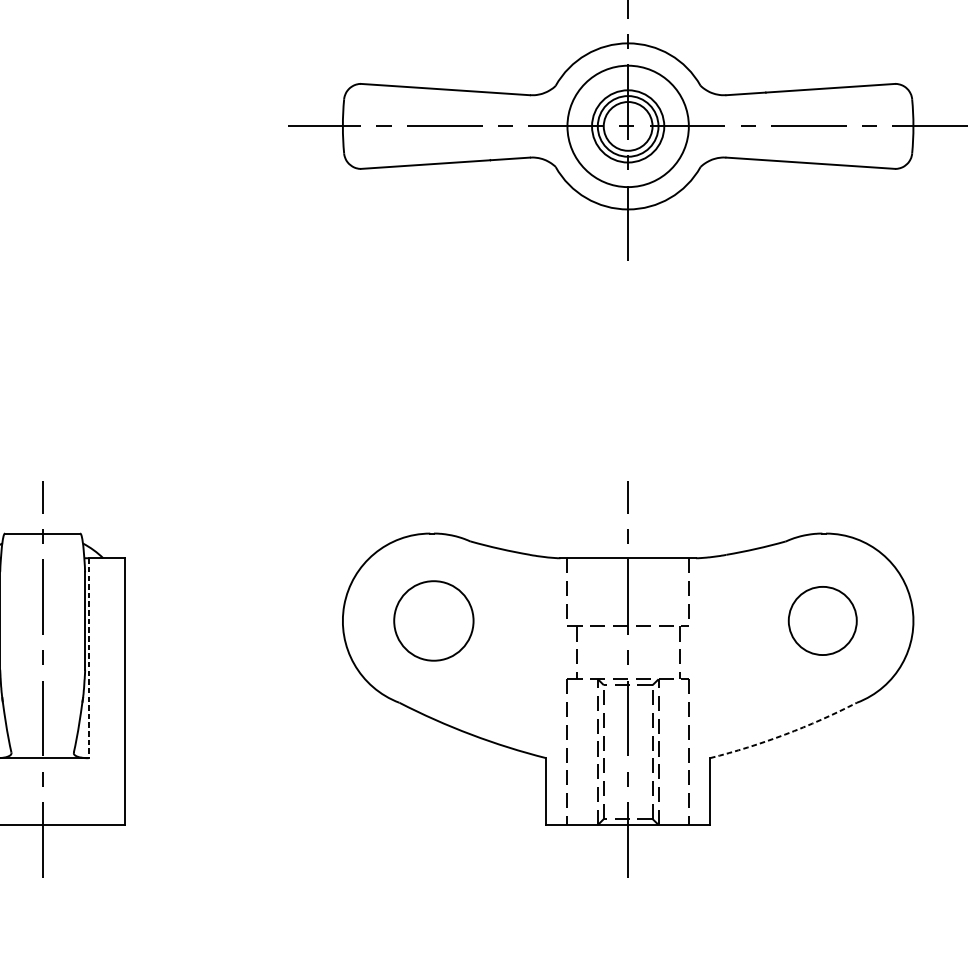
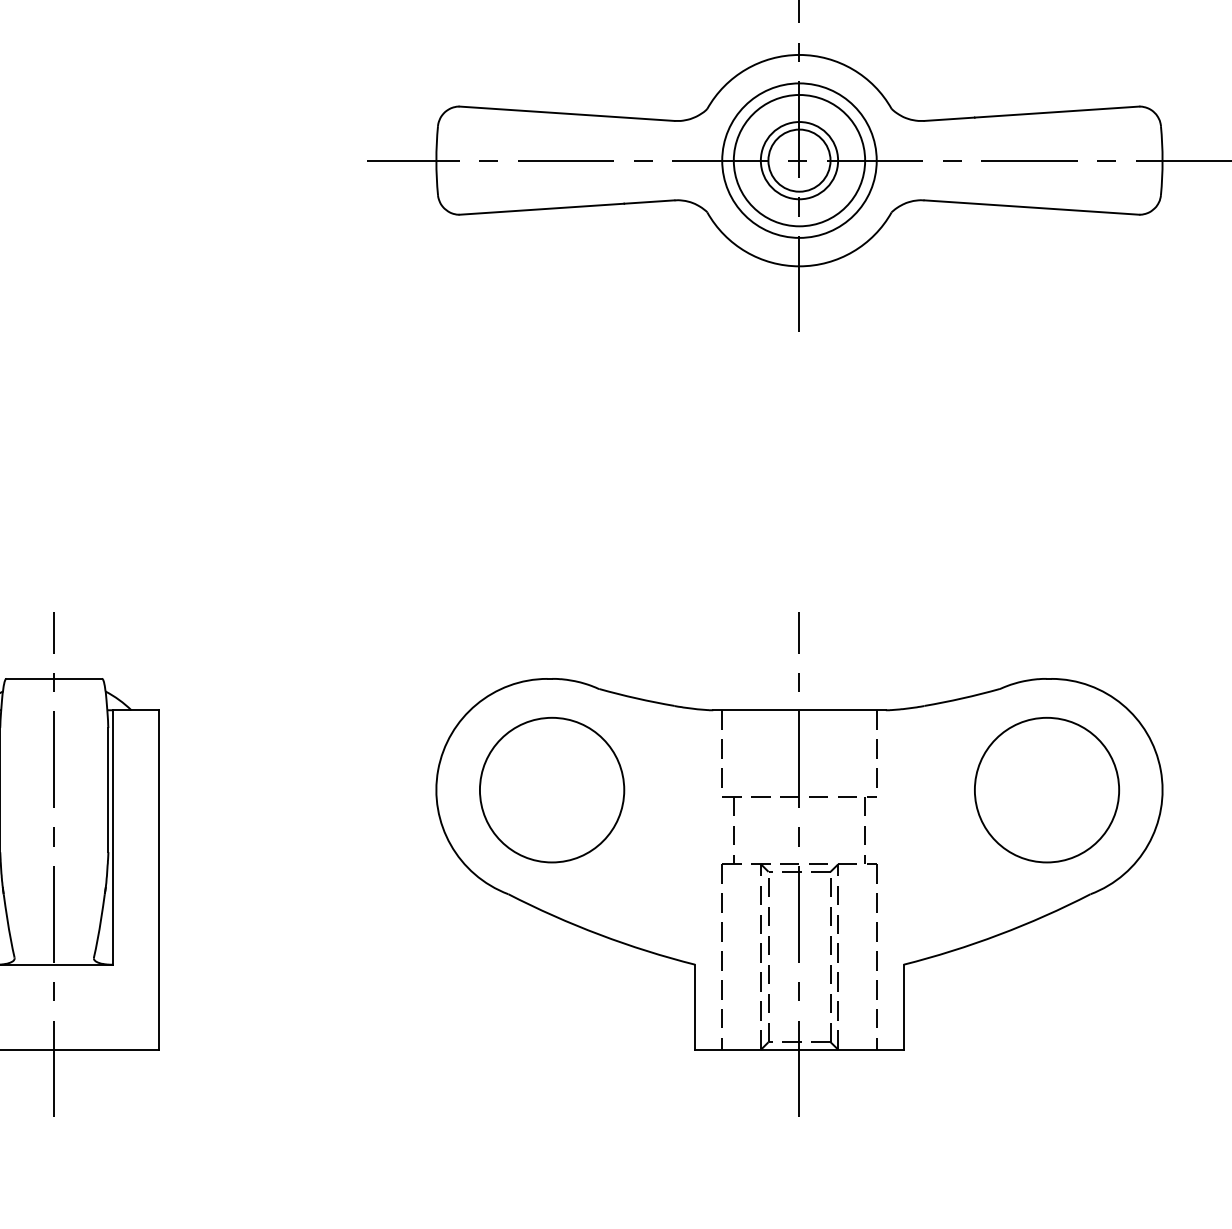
circle: (628, 126) -> (799, 160), size x1.43
part: (434, 620) -> (552, 789), size x1.43
part: (823, 620) -> (1047, 789), size x1.67
line: (88, 658) -> (112, 838), dashed -> solid
arc: (785, 734) -> (999, 934), dashed -> solid

